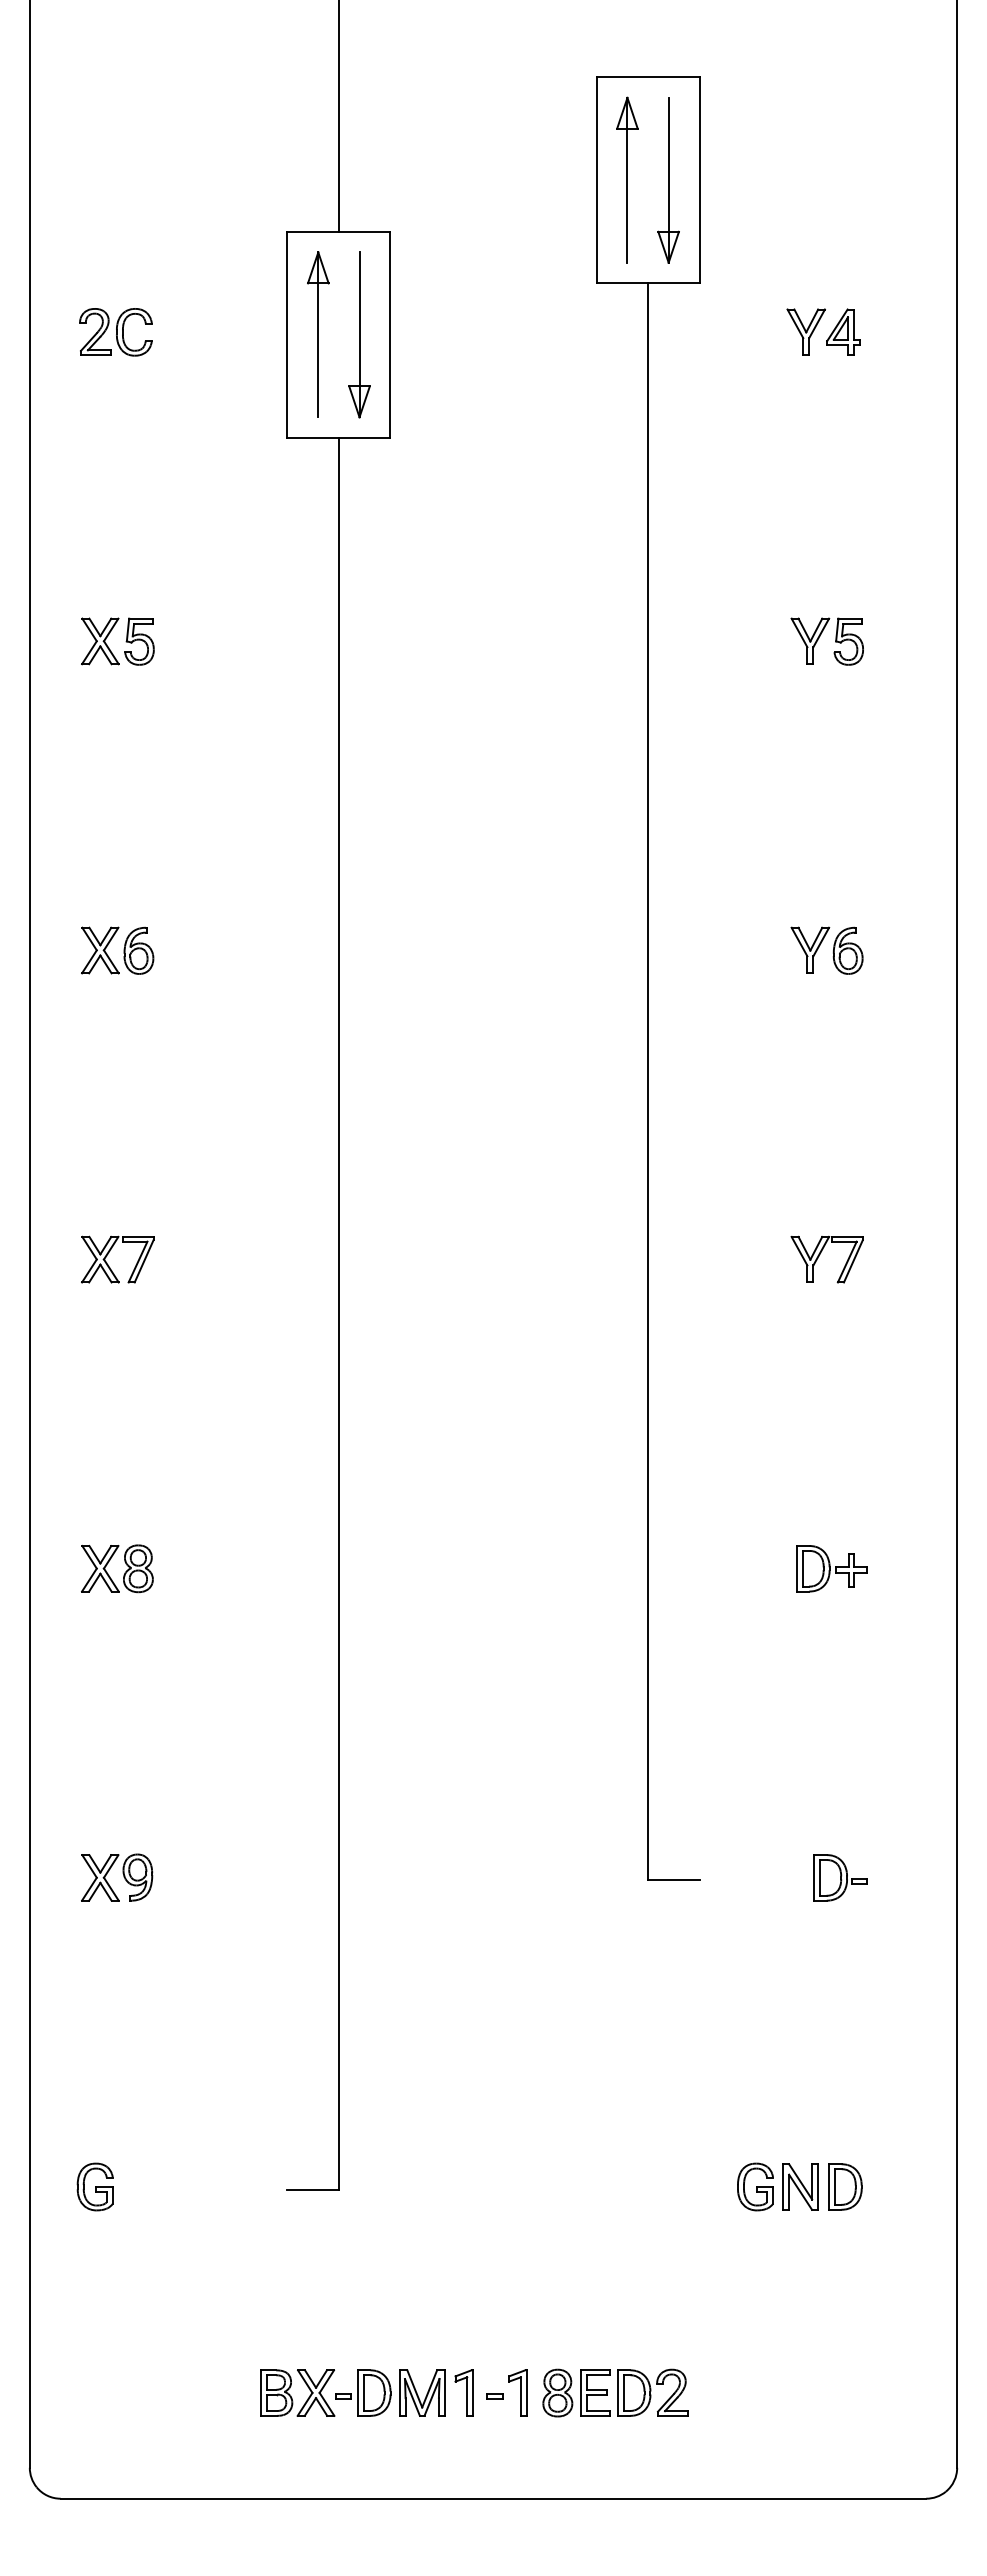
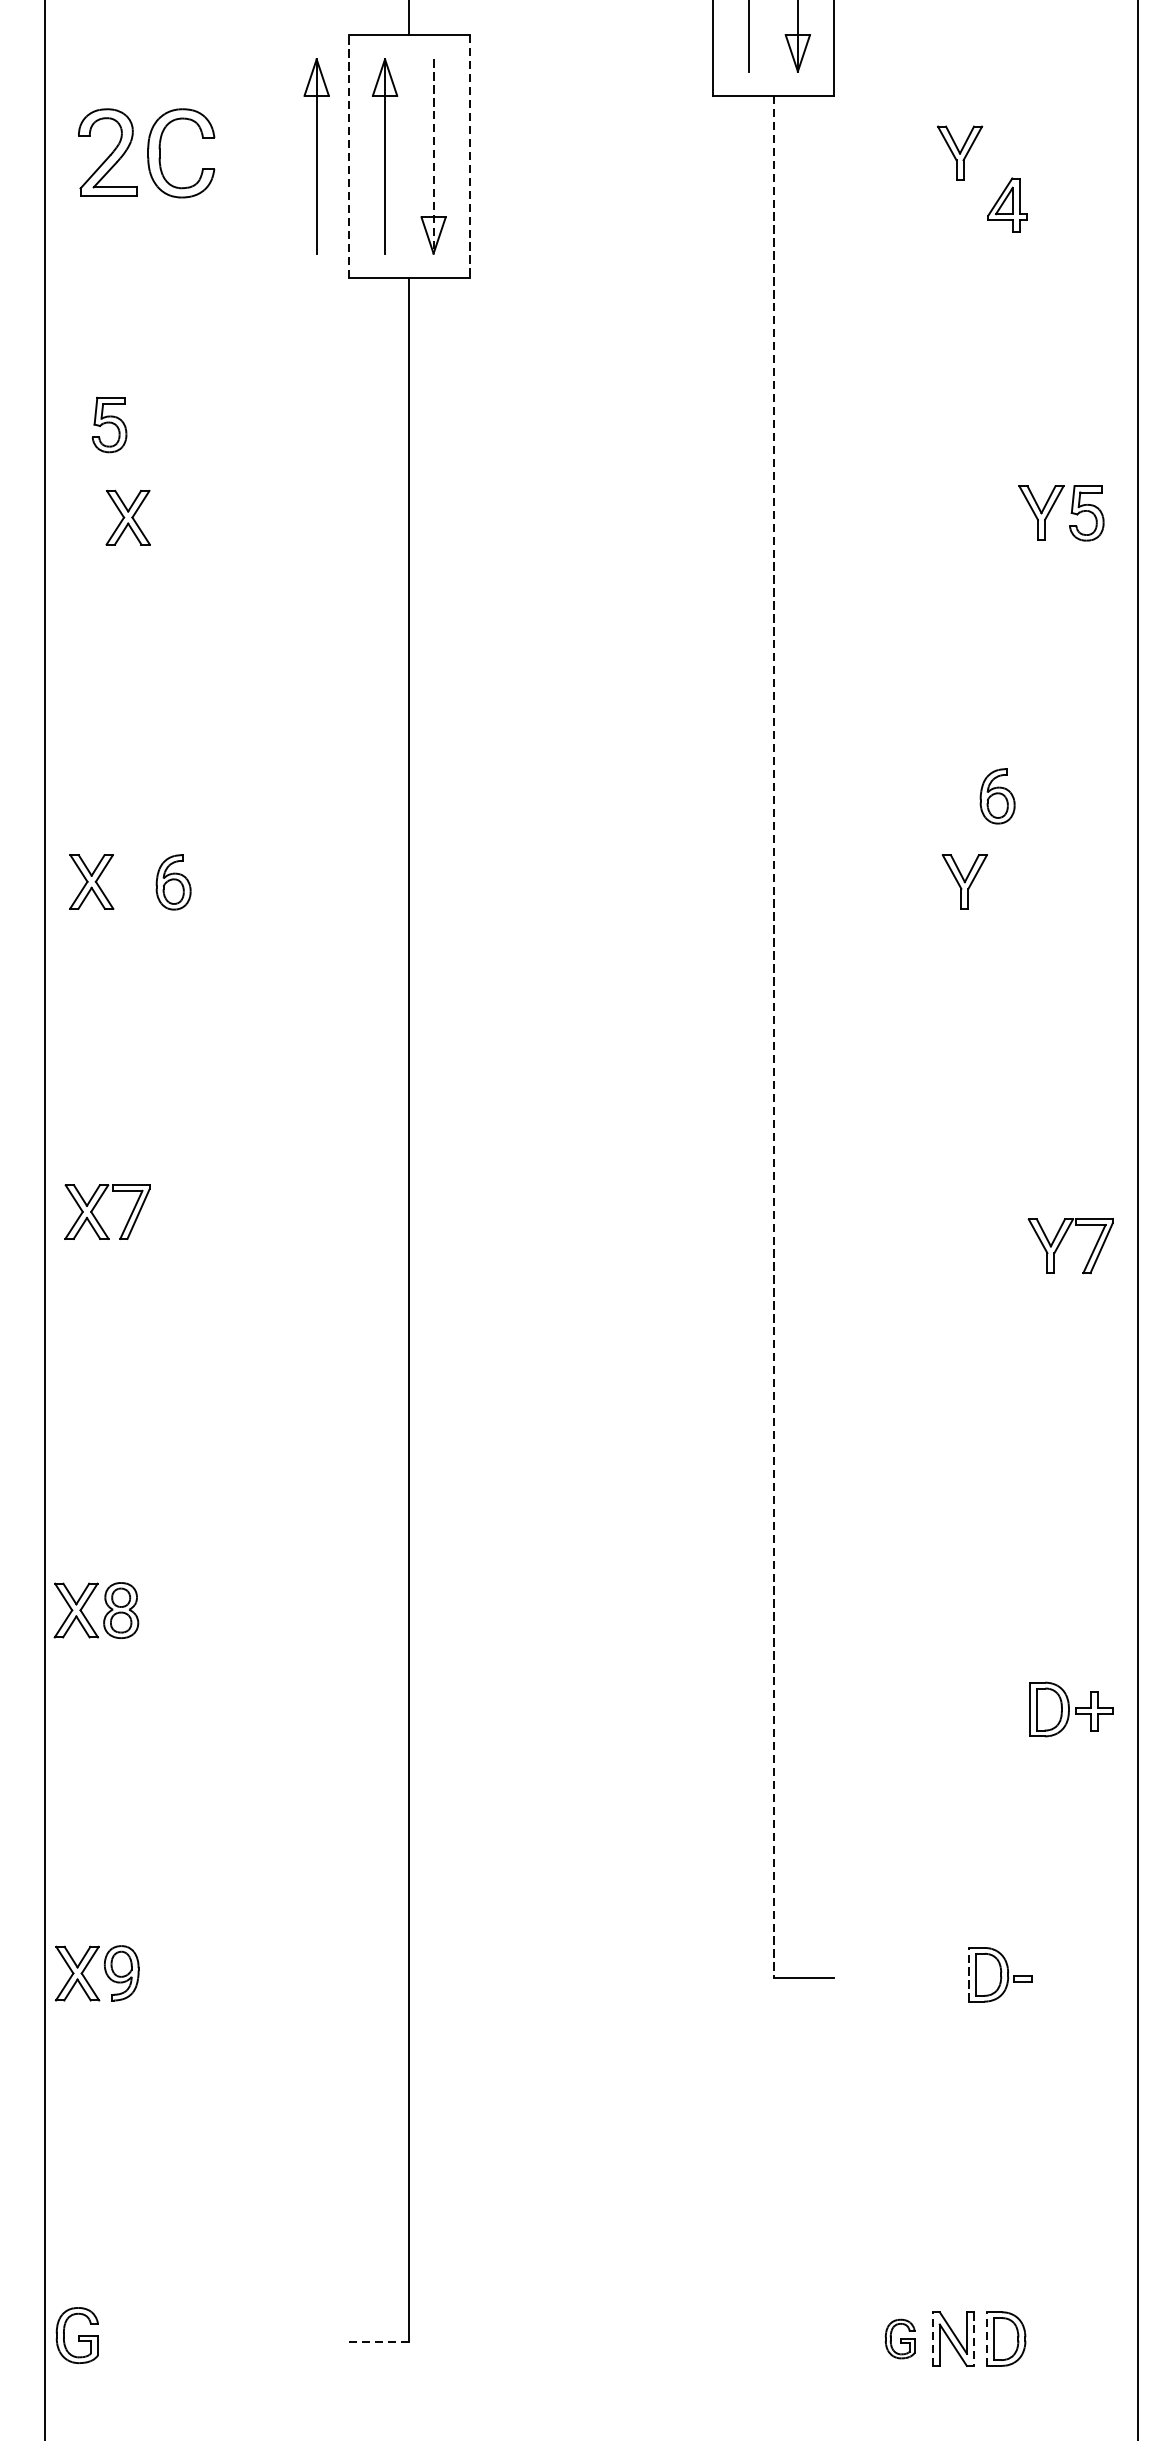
part: (843, 331) -> (1007, 204), moved
part: (115, 332) -> (146, 153), size x1.6
part: (260, 334) -> (316, 156), added
line: (287, 334) -> (348, 156), solid -> dashed
line: (359, 335) -> (433, 157), solid -> dashed
line: (390, 335) -> (470, 157), solid -> dashed
part: (819, 638) -> (1052, 509), moved
part: (139, 641) -> (109, 424), moved
part: (100, 950) -> (91, 881), moved
part: (847, 950) -> (996, 795), moved
line: (648, 1081) -> (774, 1036), solid -> dashed
part: (108, 1254) -> (96, 1206), moved
part: (819, 1256) -> (1061, 1242), moved
part: (831, 1568) -> (1071, 1709), moved
part: (124, 1572) -> (104, 1614), moved
part: (117, 1877) -> (97, 1973), moved
line: (814, 1877) -> (969, 1974), solid -> dashed
part: (94, 2186) -> (76, 2334), moved
part: (755, 2186) -> (900, 2338), size x0.7
line: (783, 2187) -> (933, 2339), solid -> dashed
line: (818, 2187) -> (974, 2339), solid -> dashed
line: (828, 2187) -> (986, 2339), solid -> dashed
line: (313, 2189) -> (379, 2342), solid -> dashed

